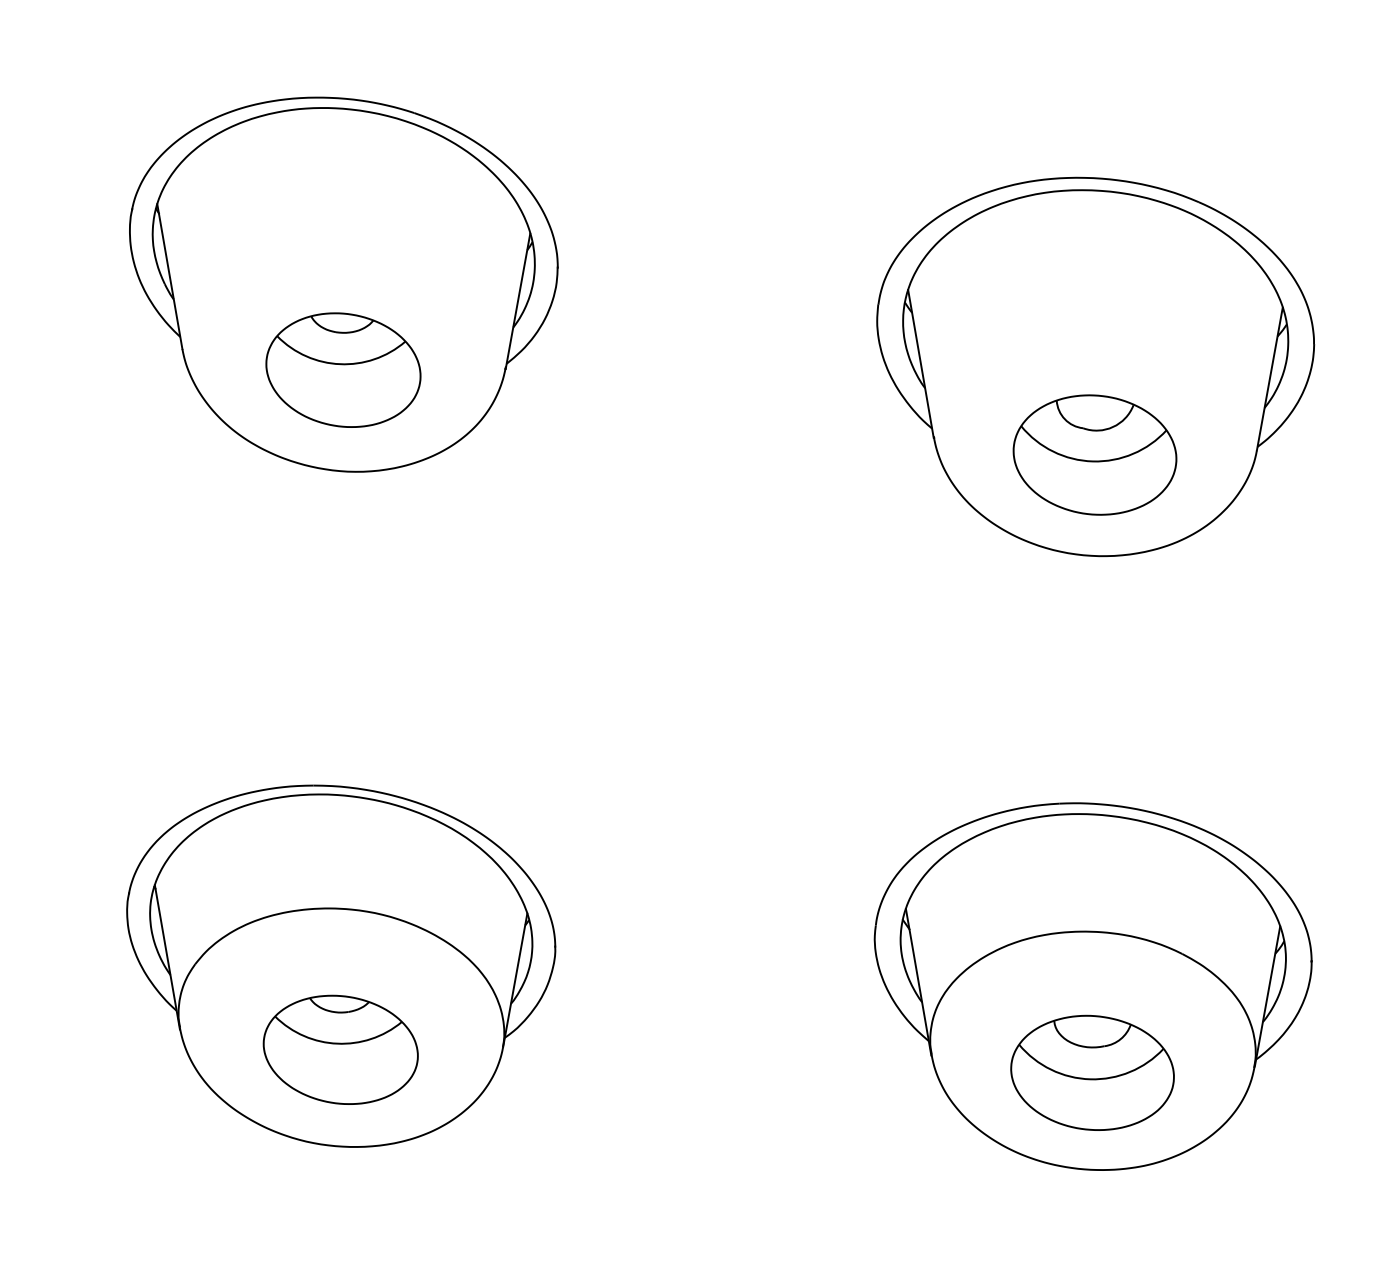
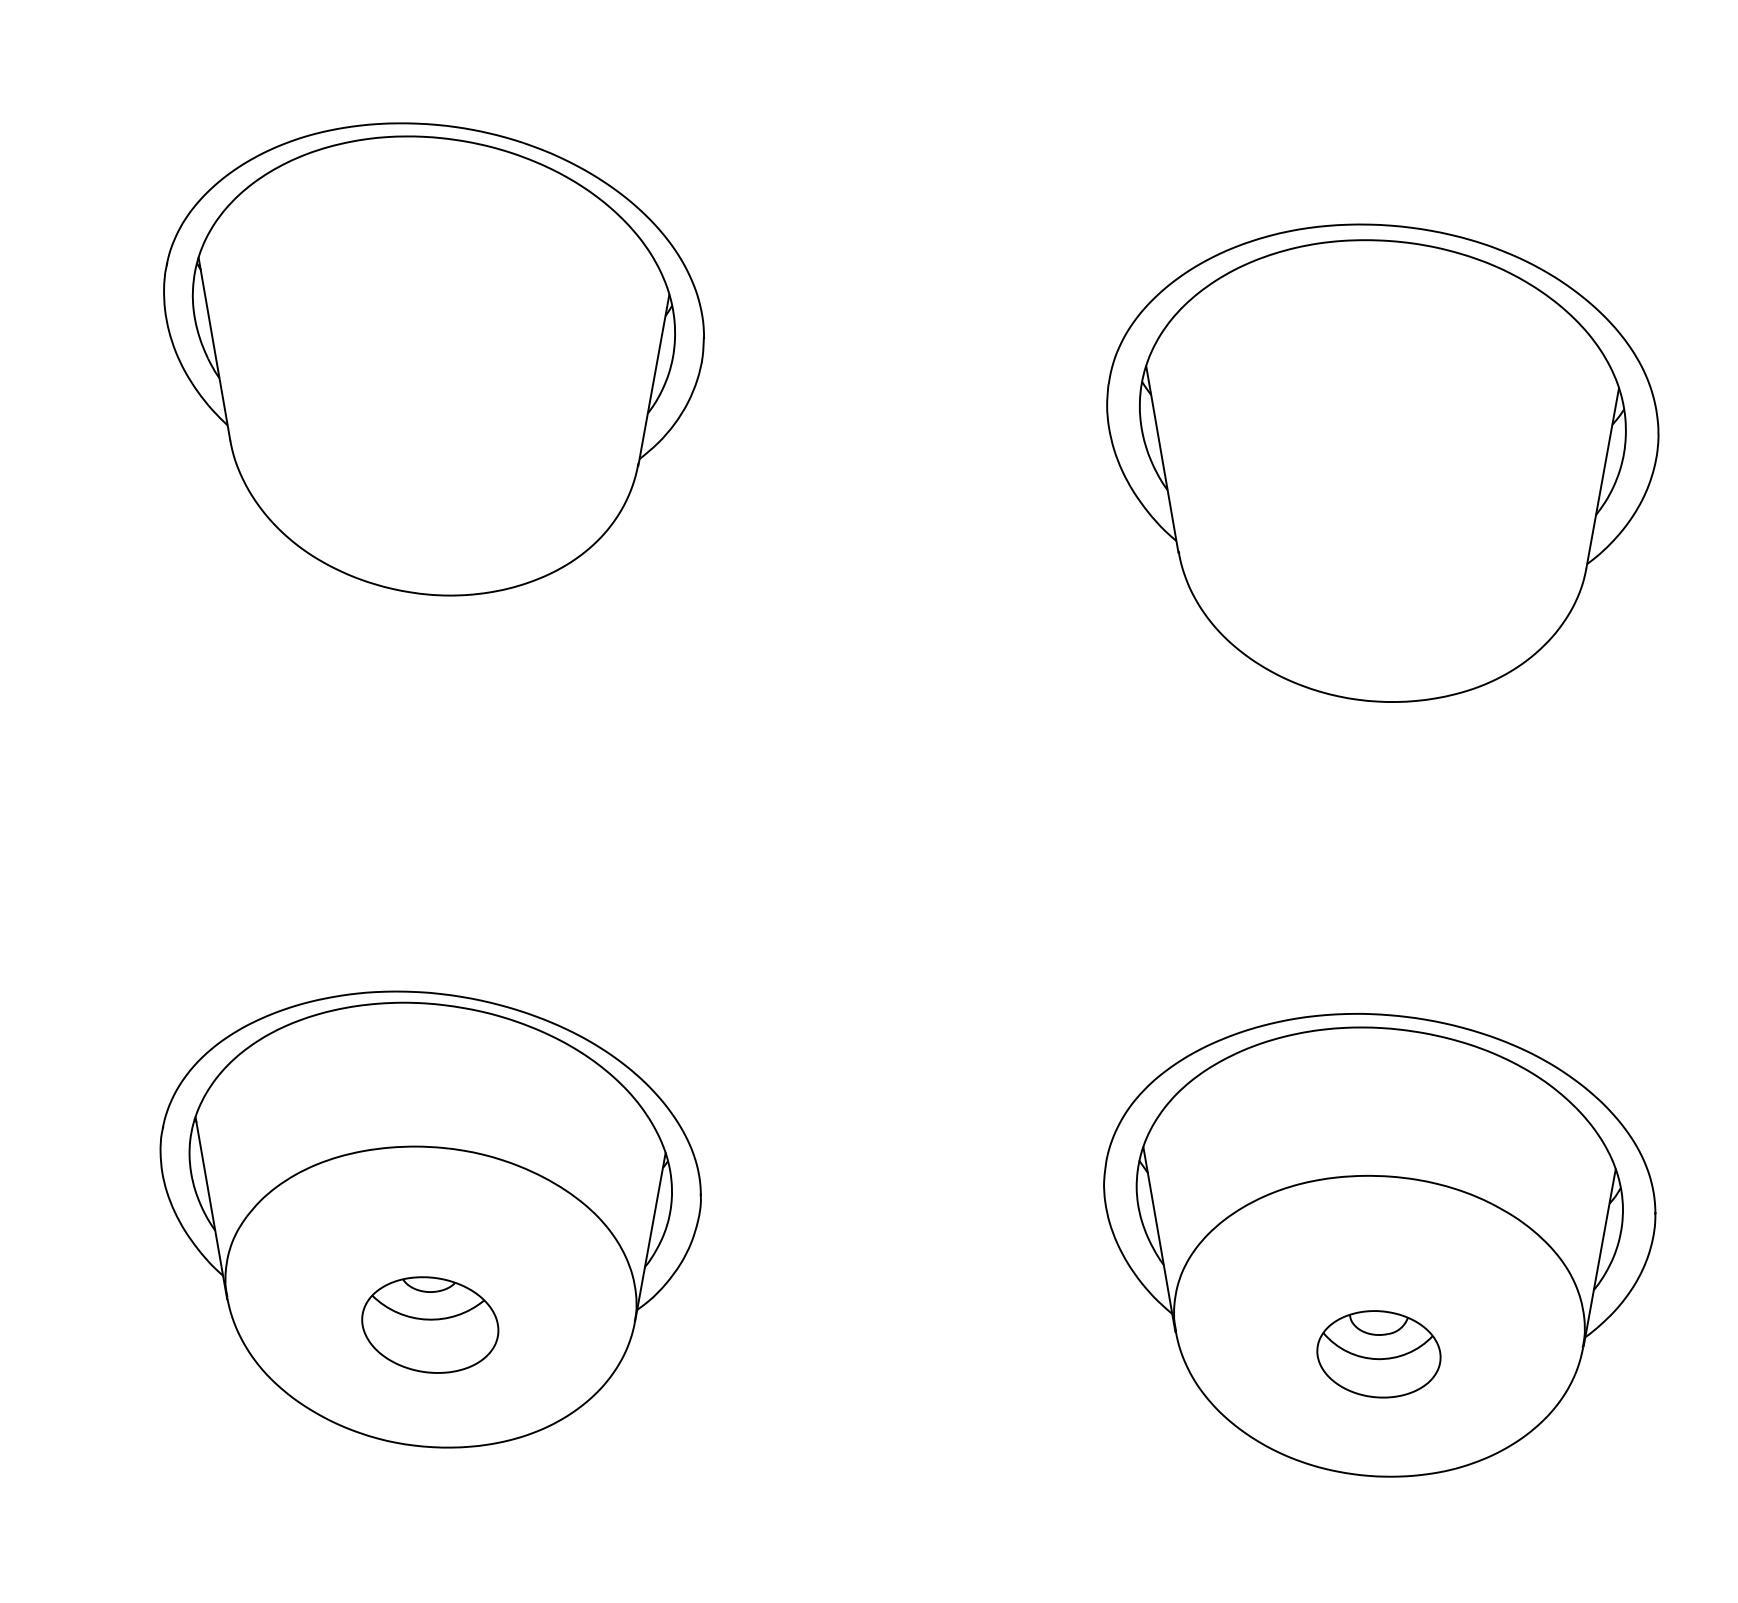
part: (343, 369) -> (433, 466), removed
part: (1094, 455) -> (1381, 574), removed
part: (341, 1049) -> (430, 1324), size x0.7
part: (1092, 1073) -> (1378, 1354), size x0.6

